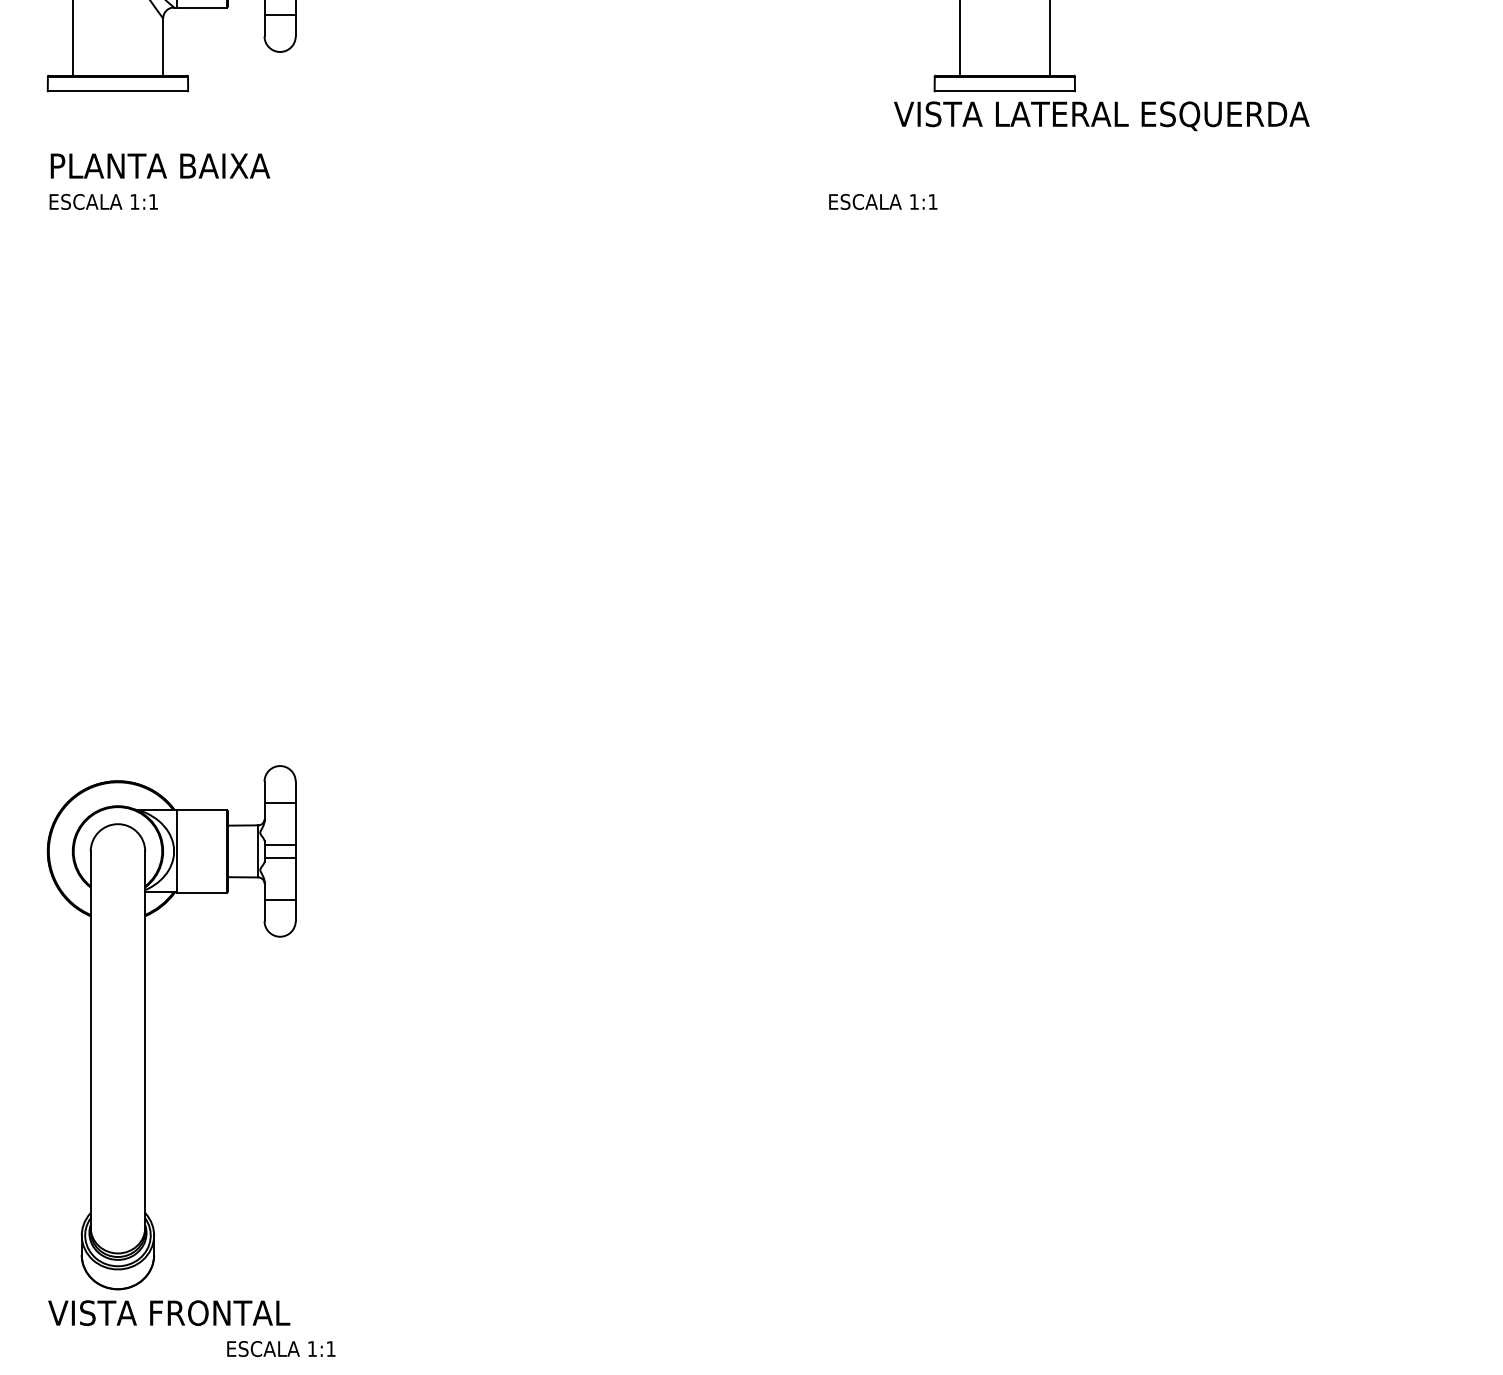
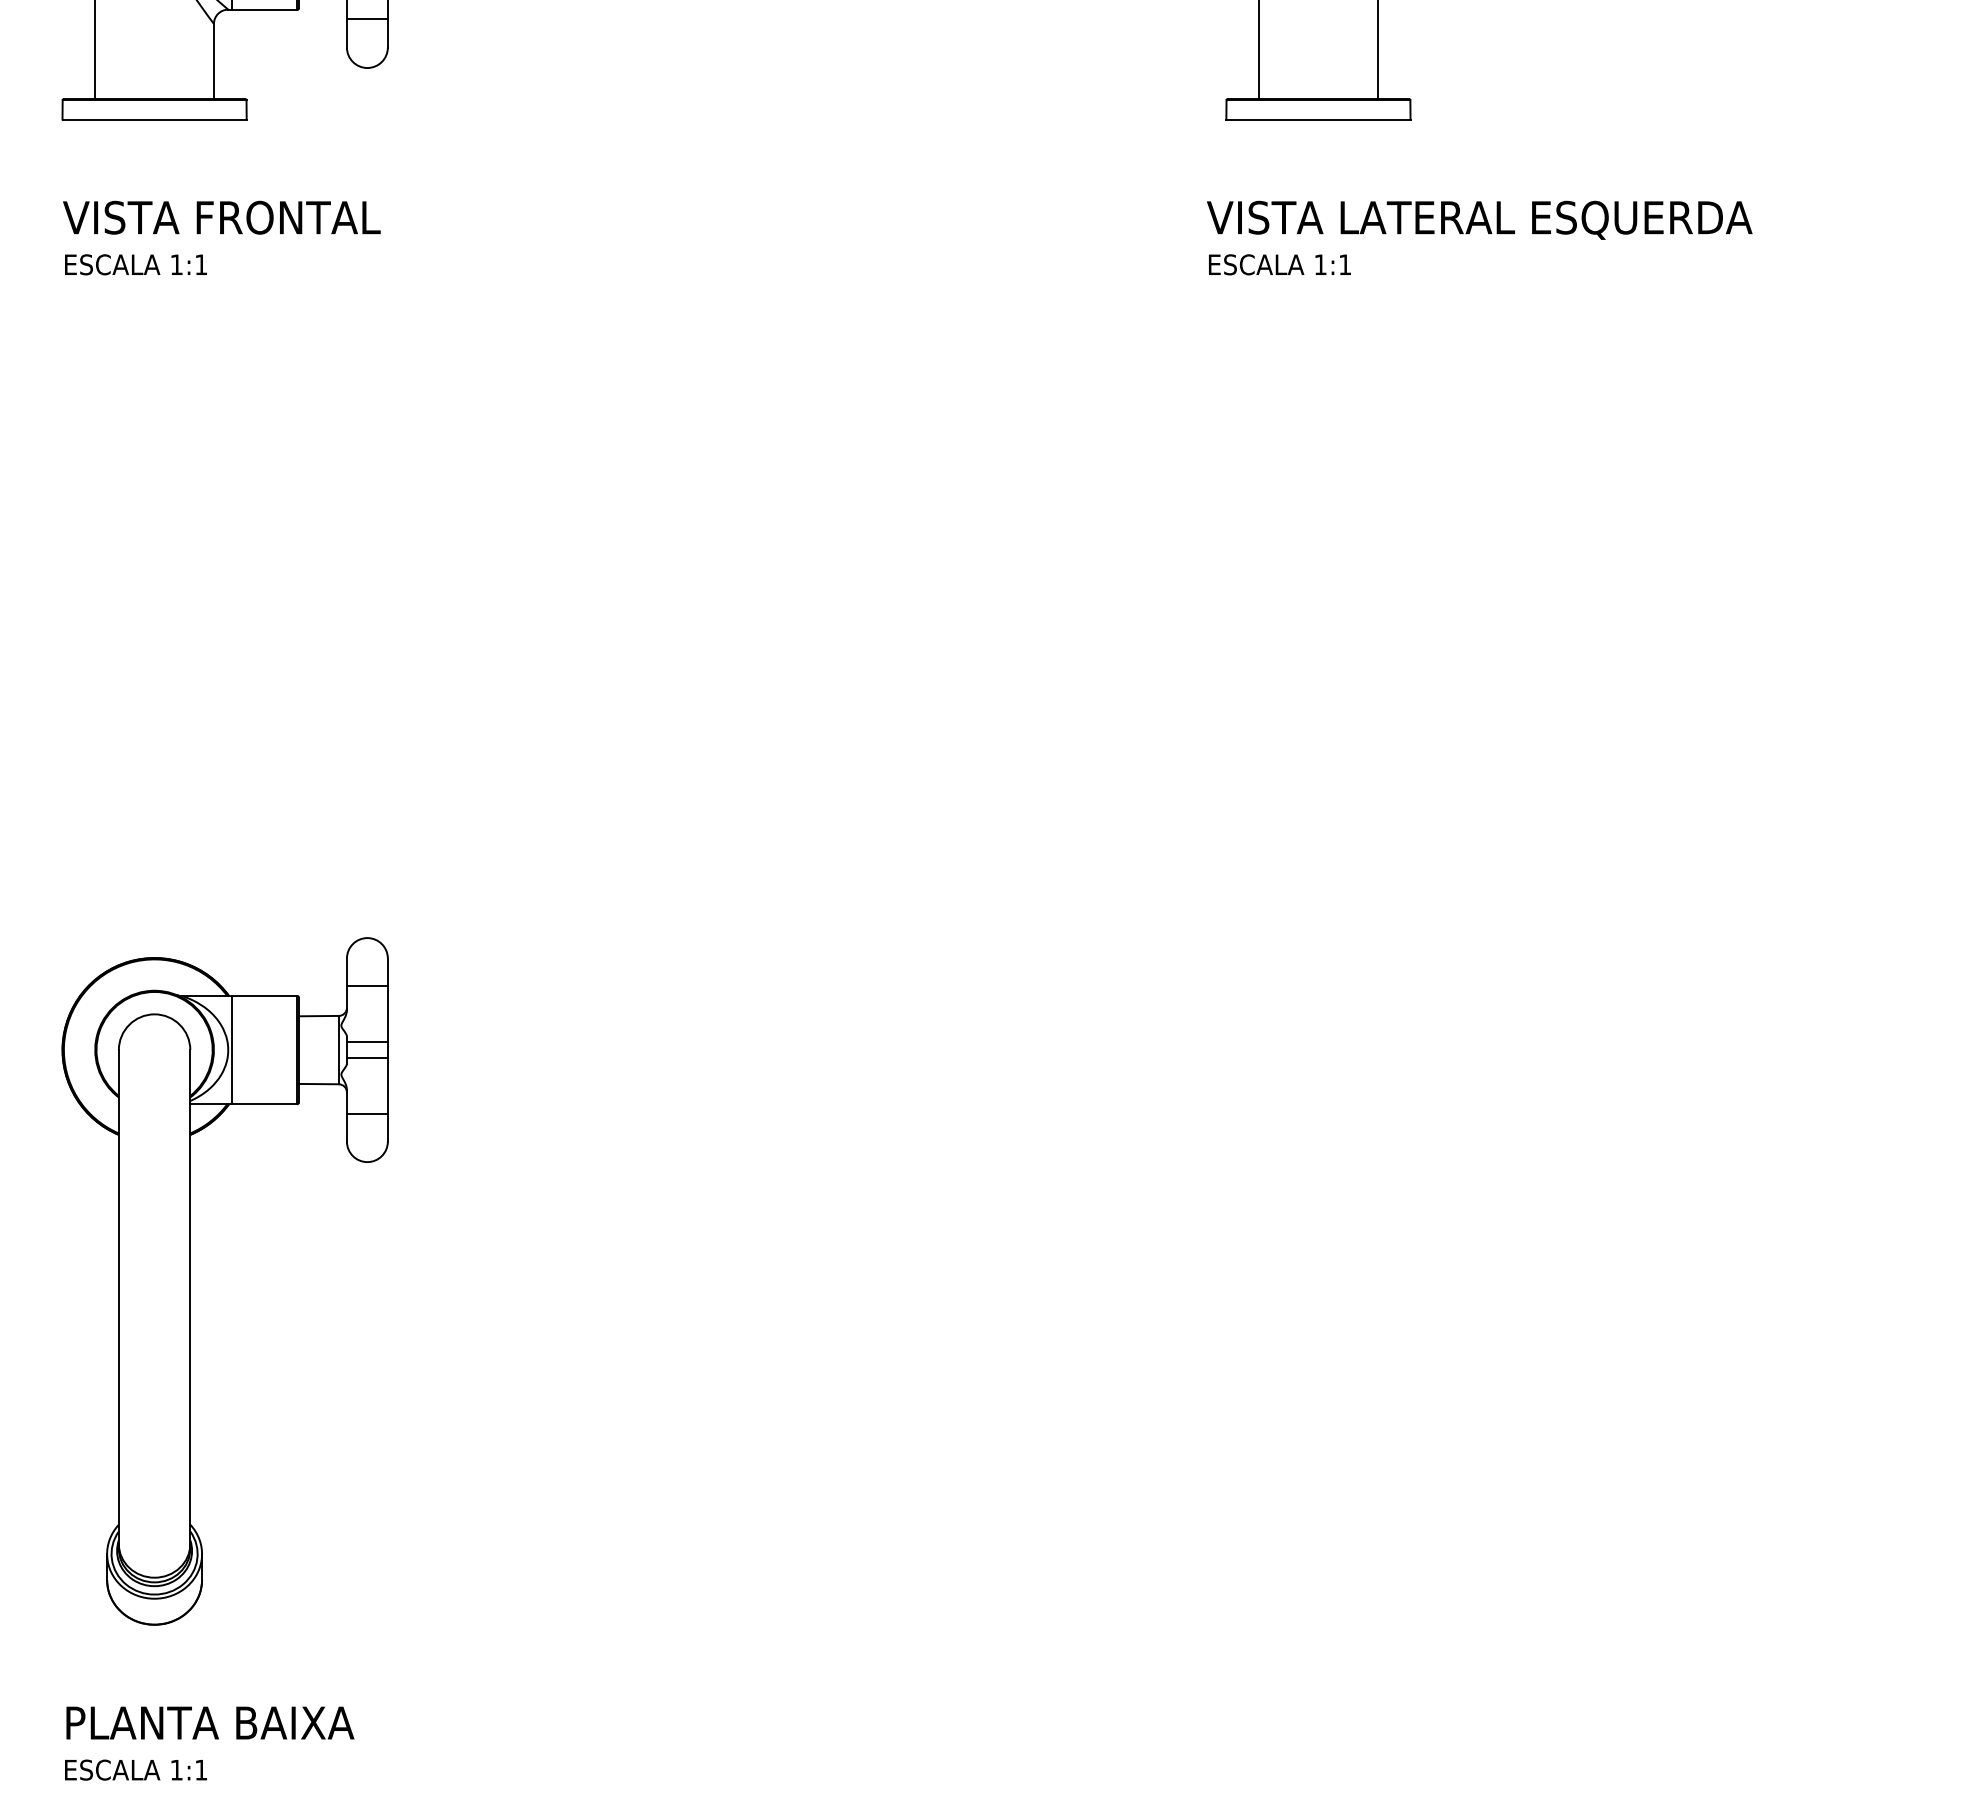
text: (1101, 115) -> (1479, 219), moved
text: (168, 165) -> (221, 217), PLANTA BAIXA -> VISTA FRONTAL
text: (882, 201) -> (1279, 264), moved
part: (145, 1027) -> (190, 1281), moved
text: (168, 1312) -> (221, 1722), VISTA FRONTAL -> PLANTA BAIXA
text: (280, 1348) -> (135, 1769), moved

